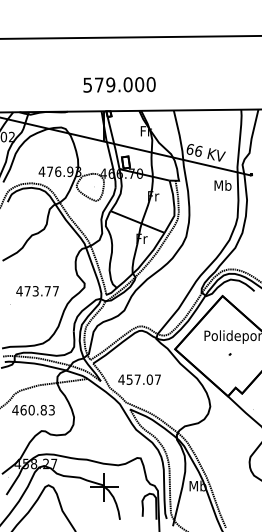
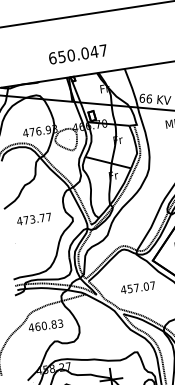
text: (119, 84) -> (78, 54), 579.000 -> 650.047
text: (37, 291) -> (34, 219), moved
text: (139, 379) -> (138, 287), moved

